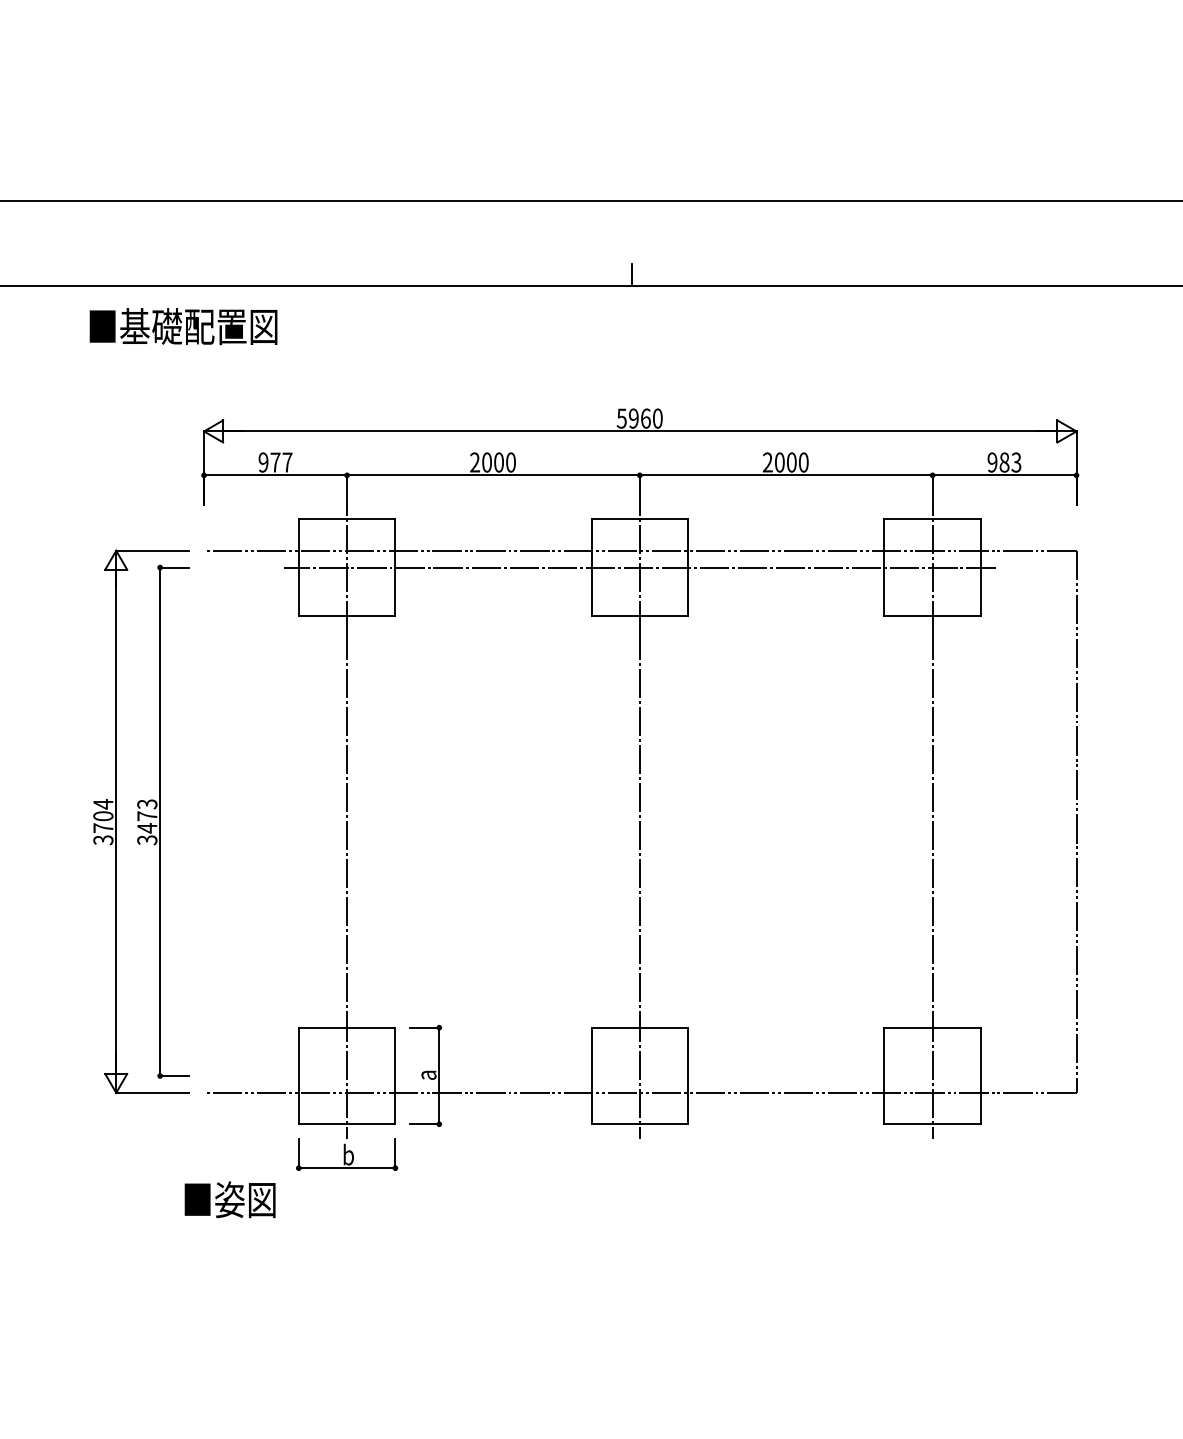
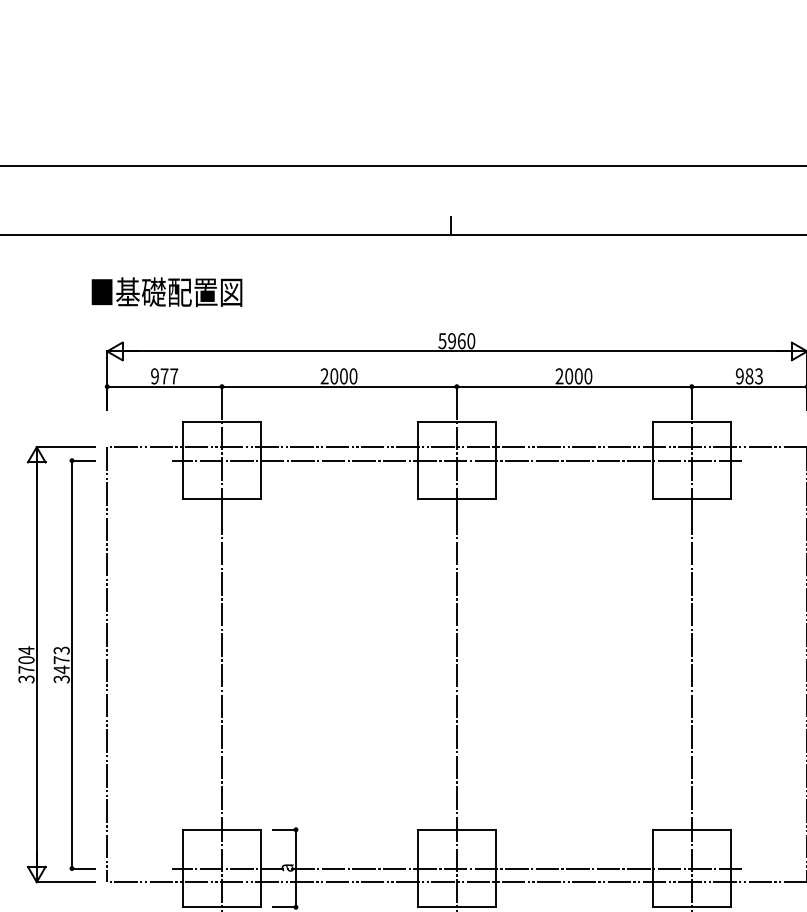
text: (183, 326) -> (166, 292), moved
line: (204, 821) -> (107, 664), added
line: (639, 1075) -> (456, 868), added

